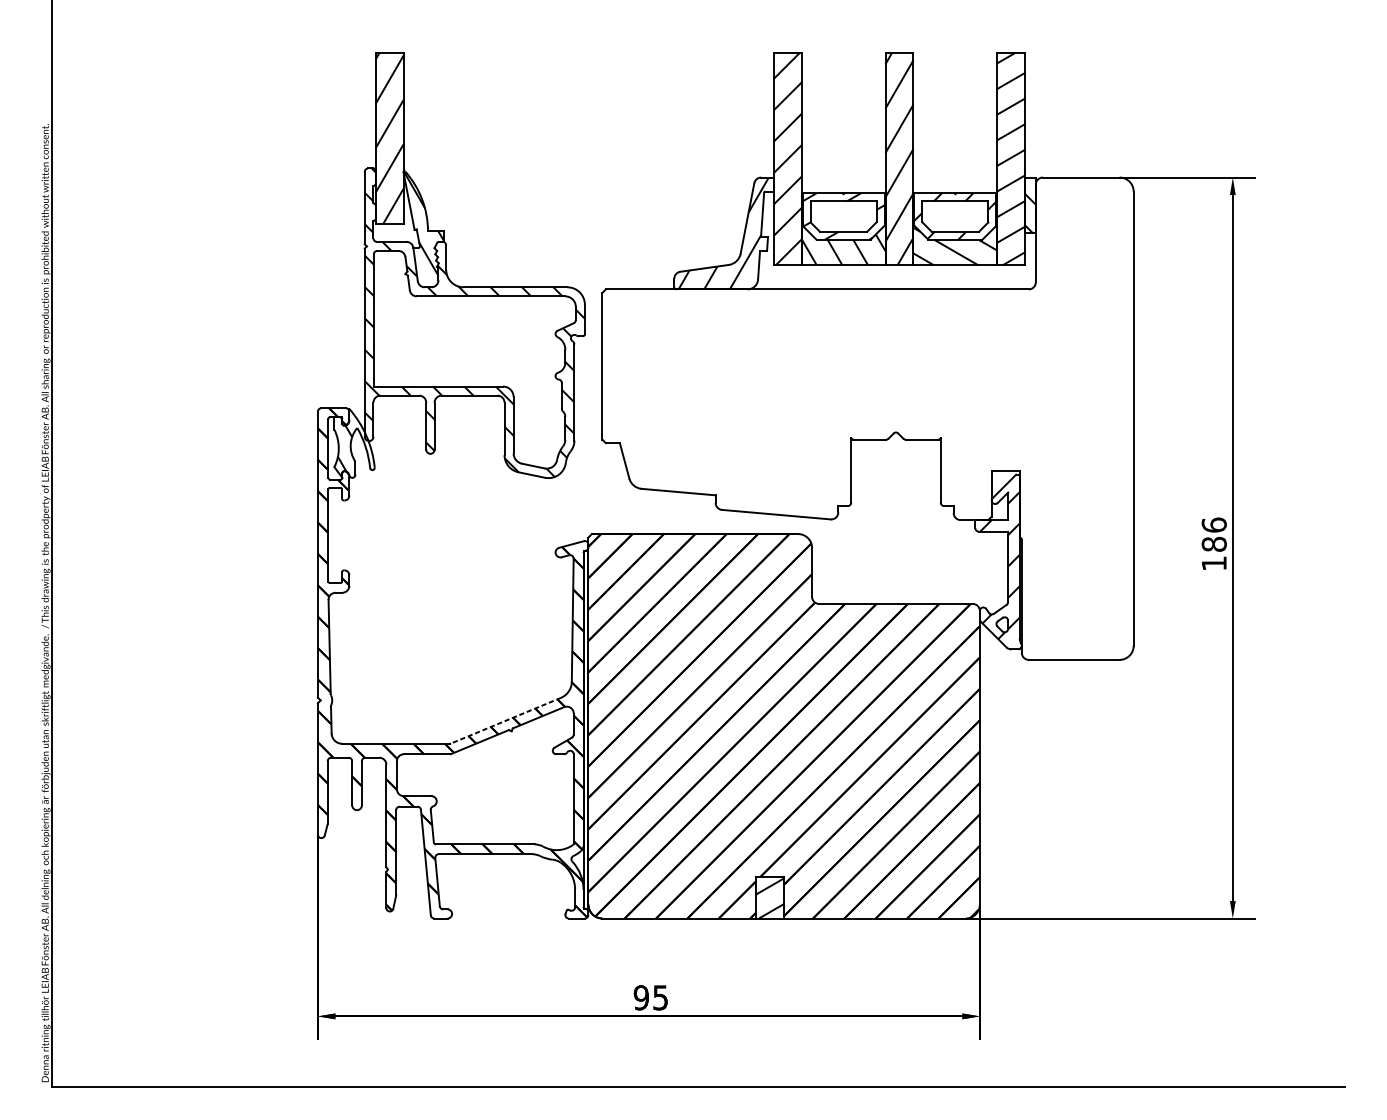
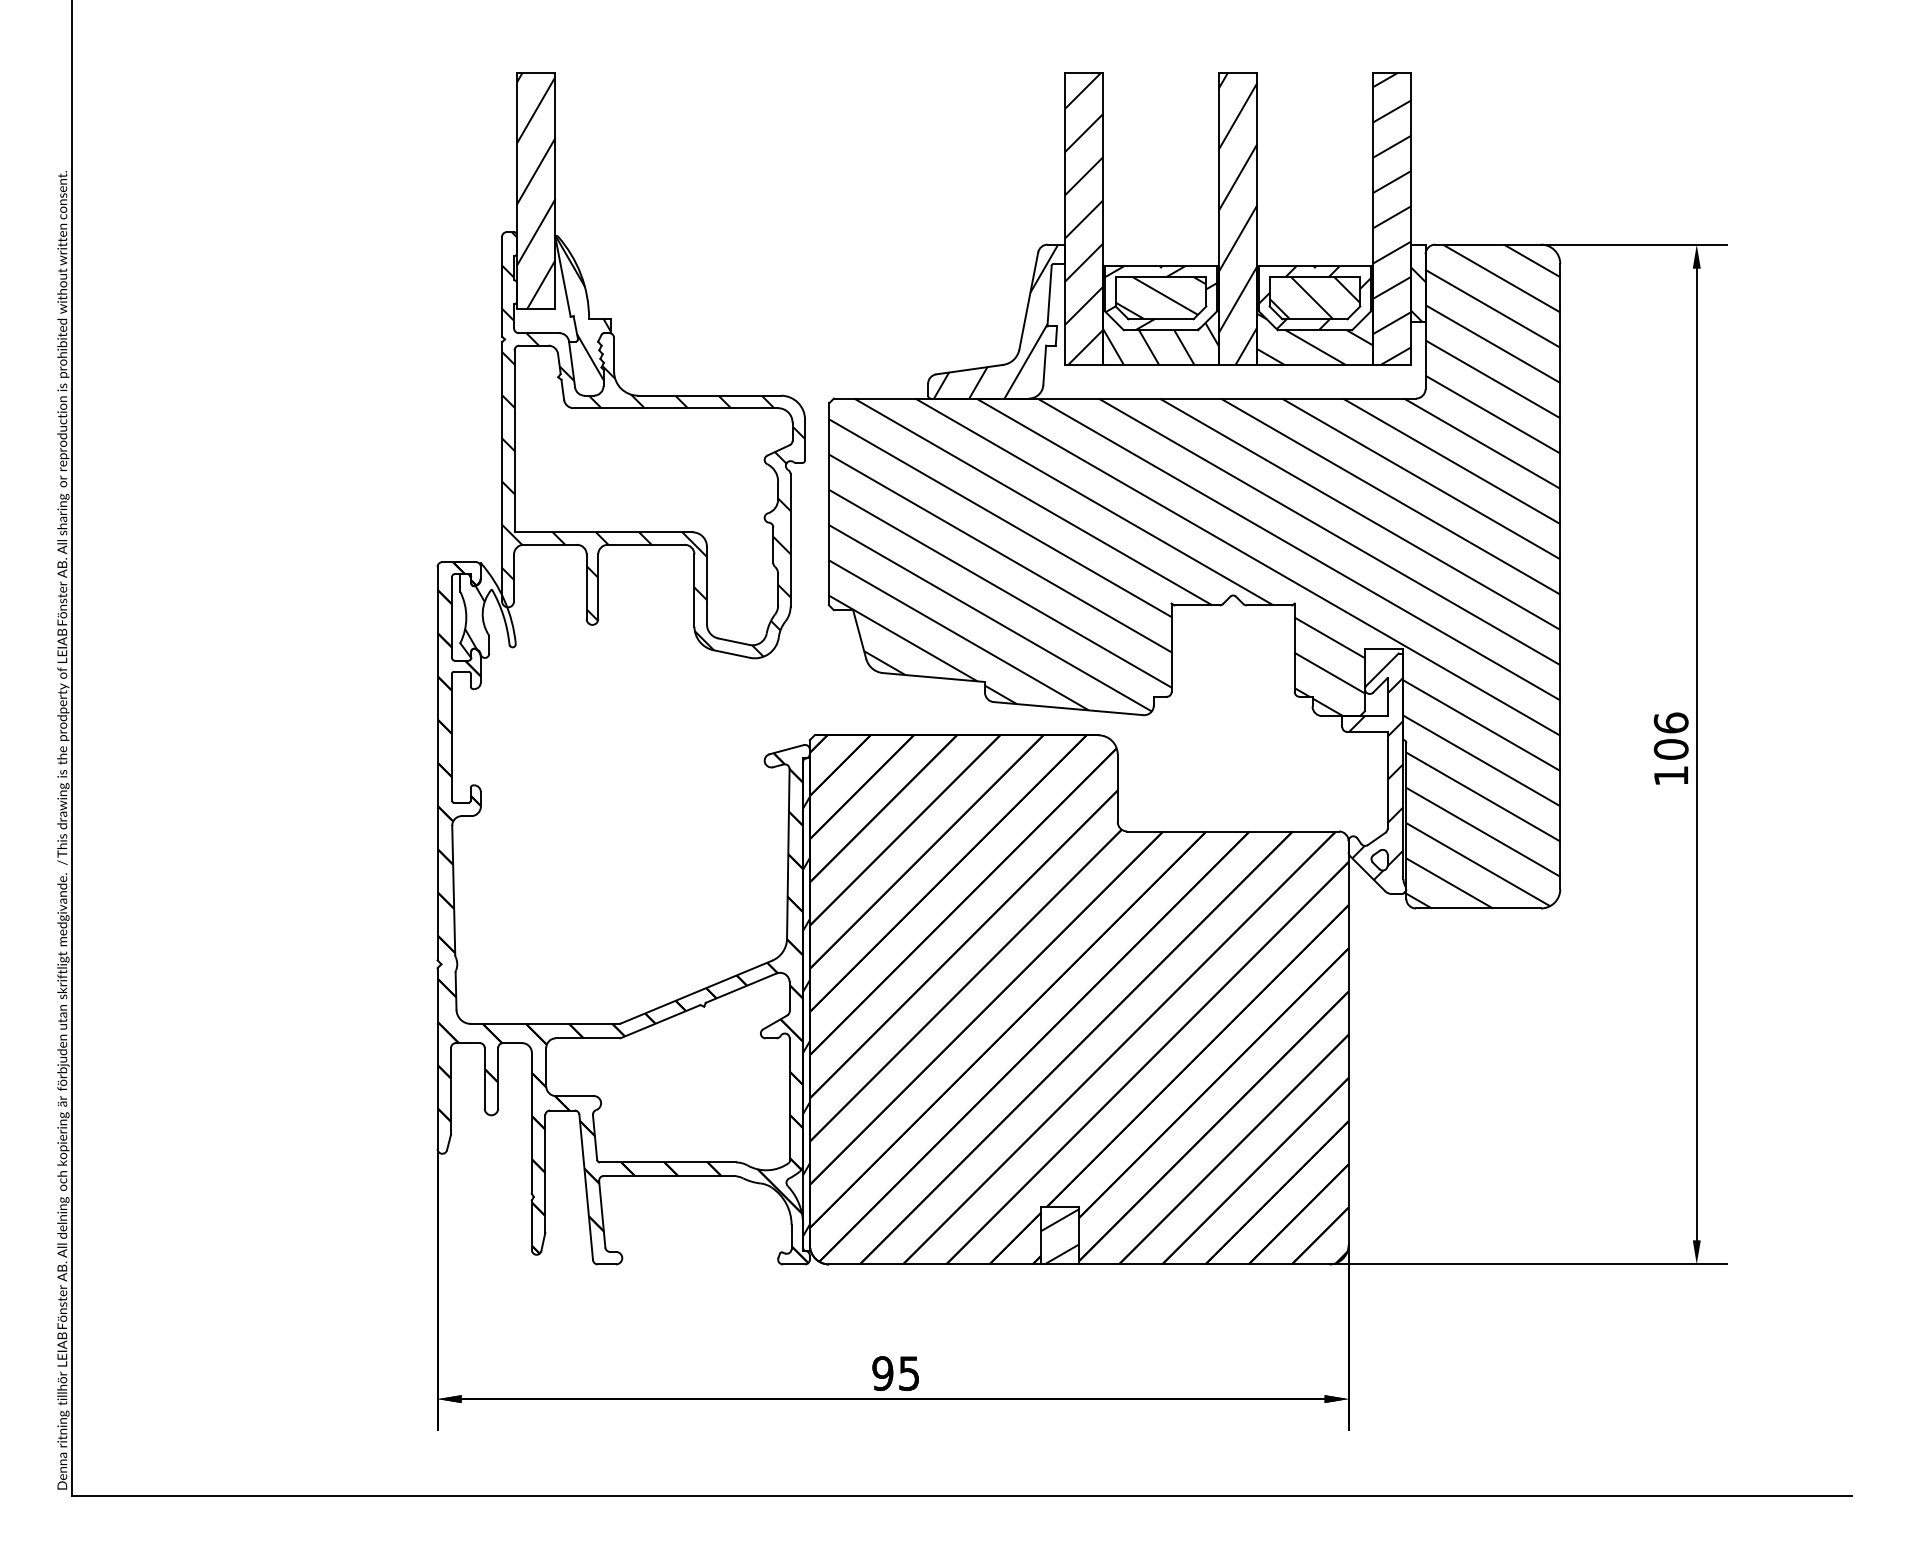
hatch: (843, 216) -> (1160, 298), added
hatch: (955, 216) -> (1314, 298), added
hatch: (867, 418) -> (1194, 576), added
text: (1214, 544) -> (1671, 749), 186 -> 106
line: (506, 720) -> (696, 992), dashed -> solid
hatch: (585, 738) -> (806, 1016), added

